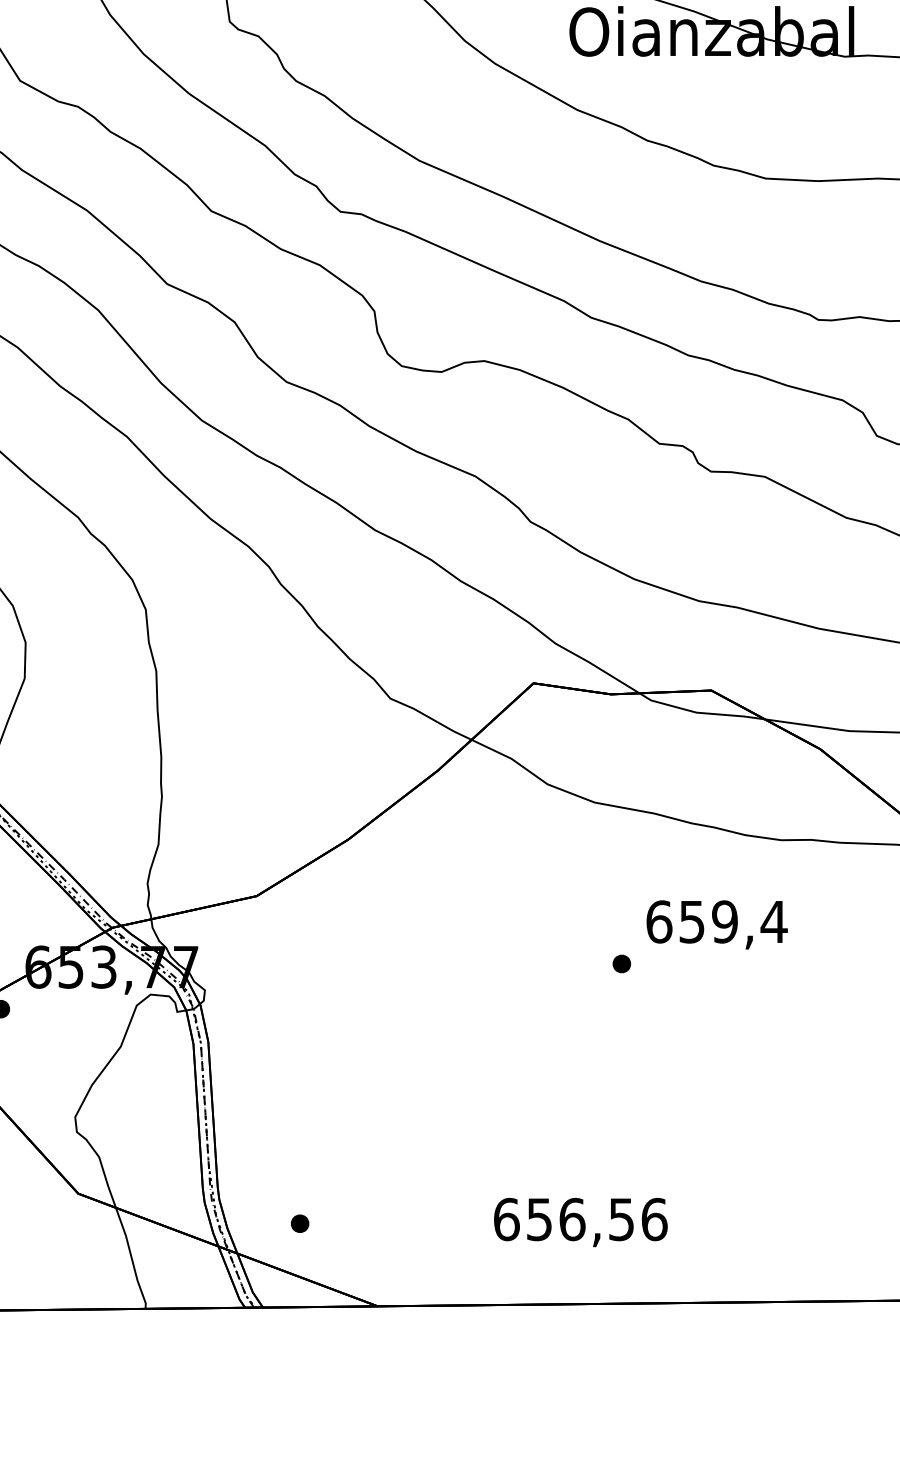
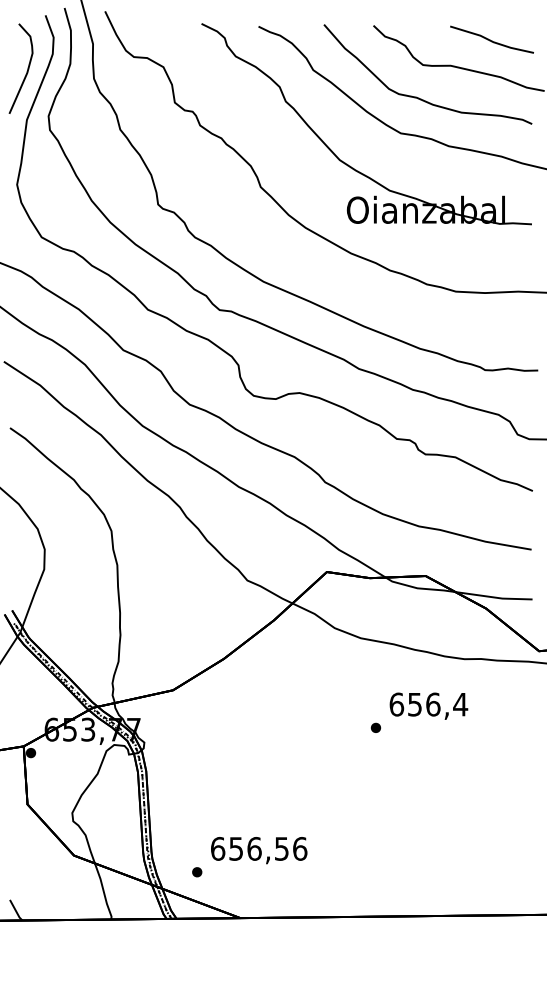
text: (725, 921) -> (433, 704), 659,4 -> 656,4
text: (581, 1222) -> (259, 850), moved

